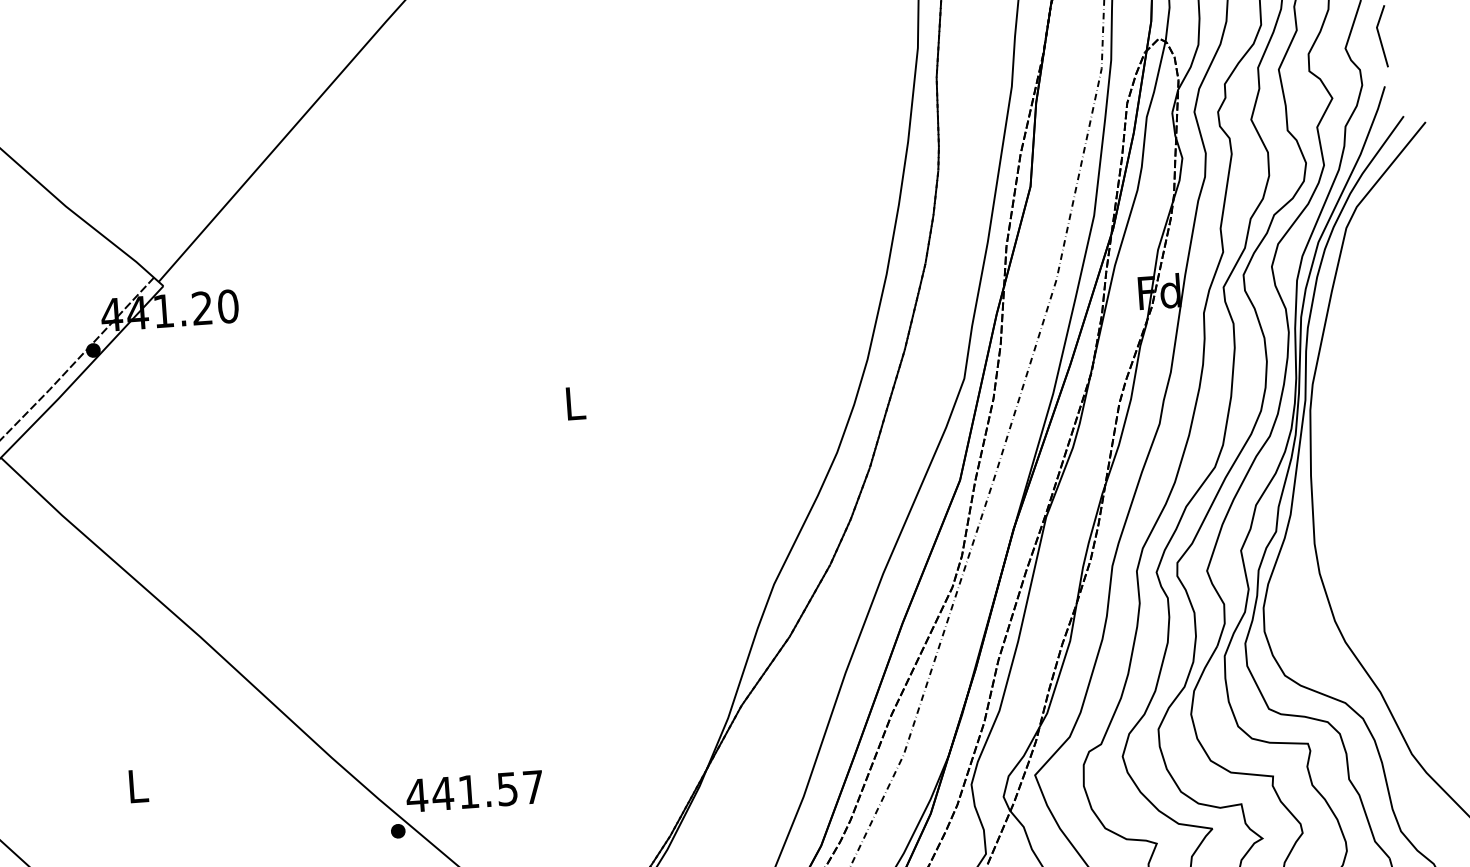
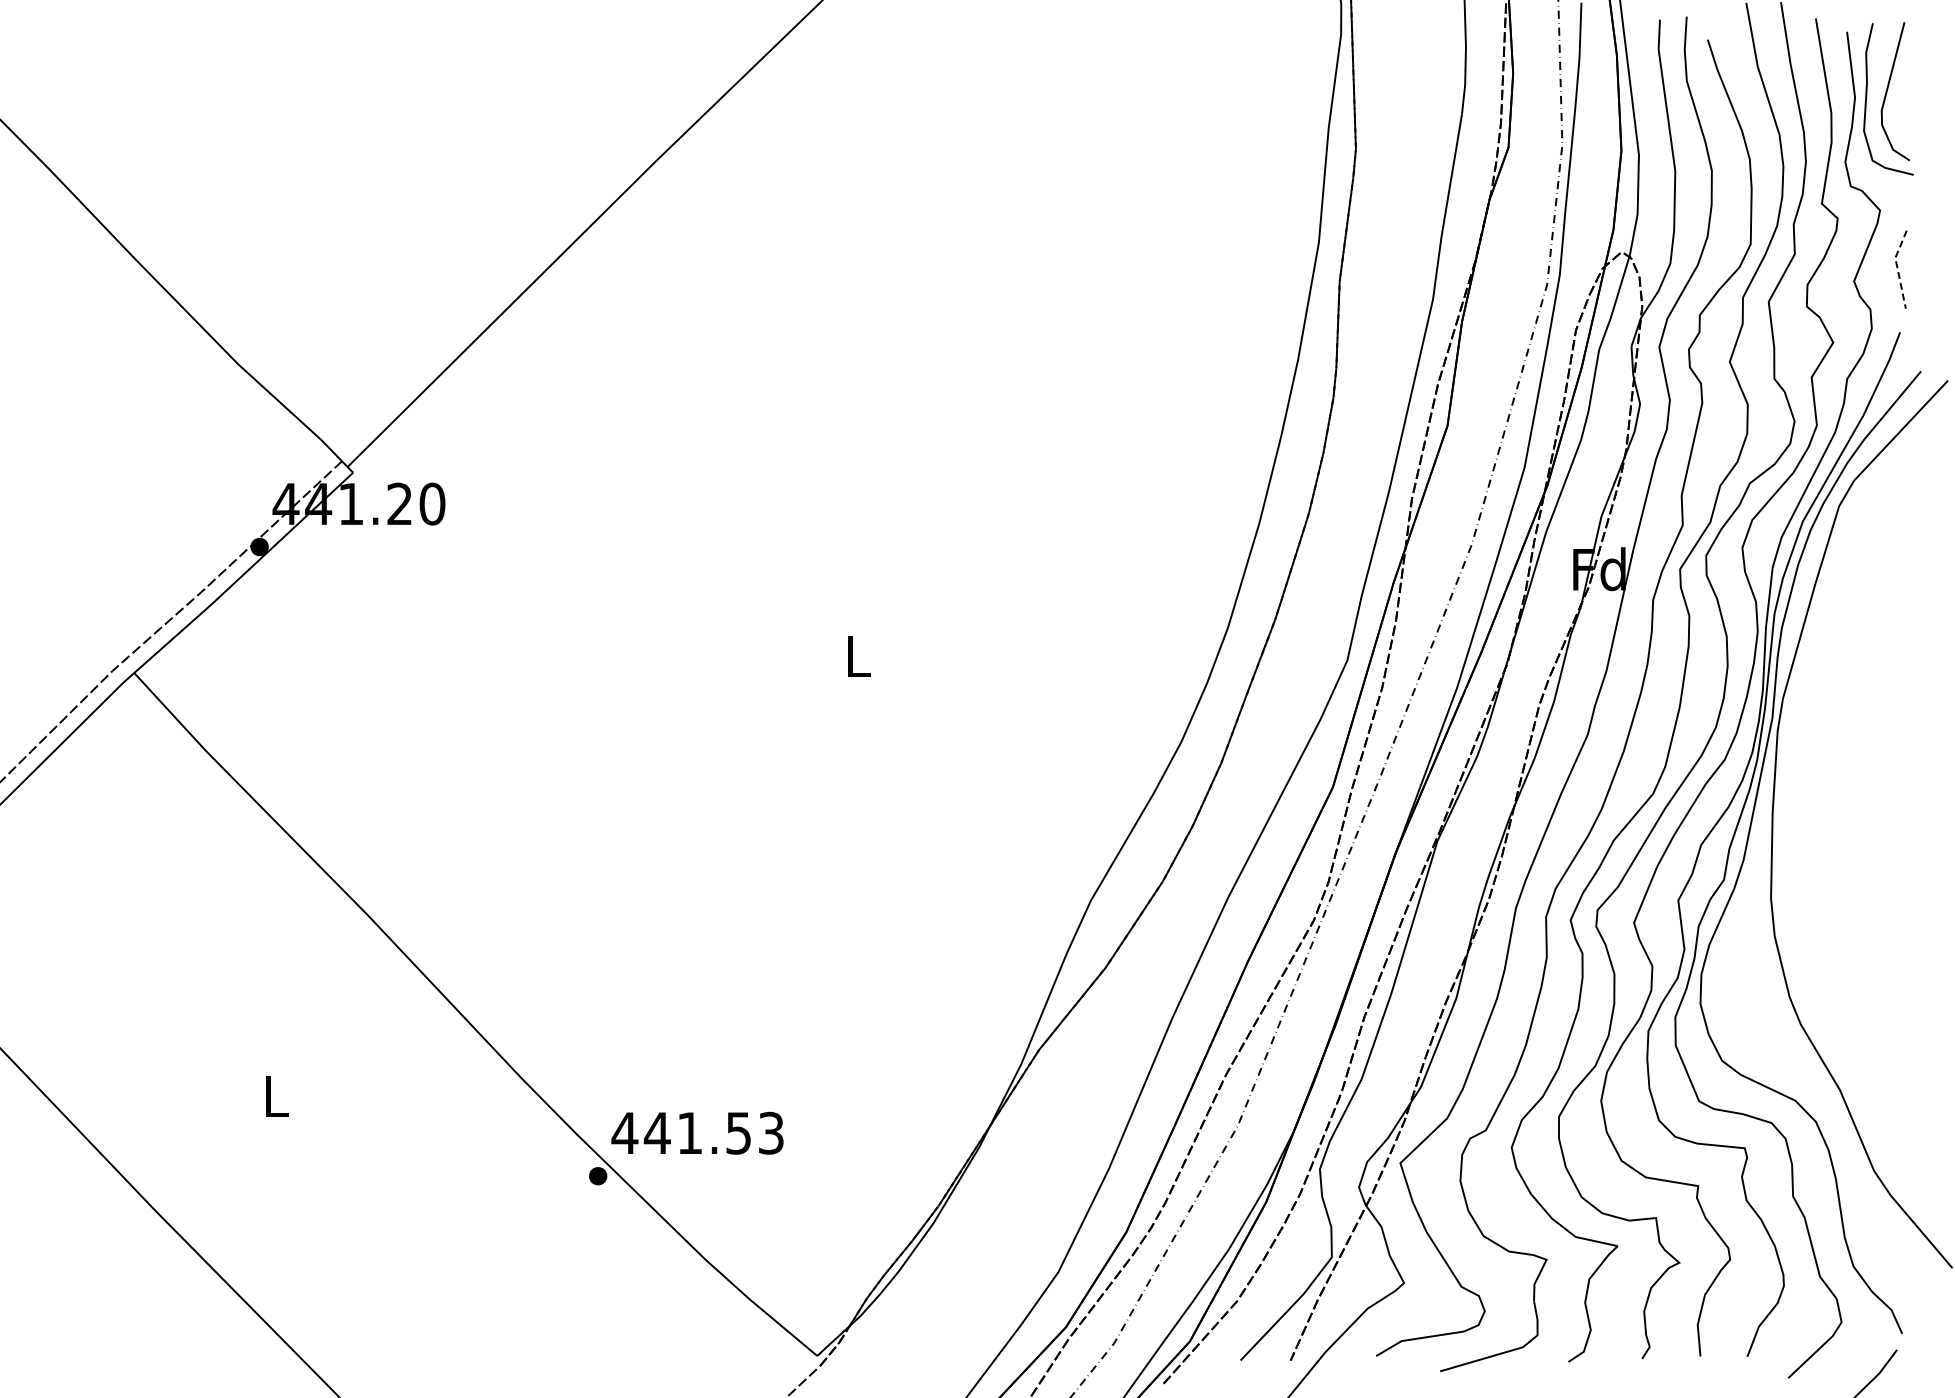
line: (1379, 35) -> (1897, 268), solid -> dashed
text: (533, 786) -> (771, 1132), 441.57 -> 441.53

